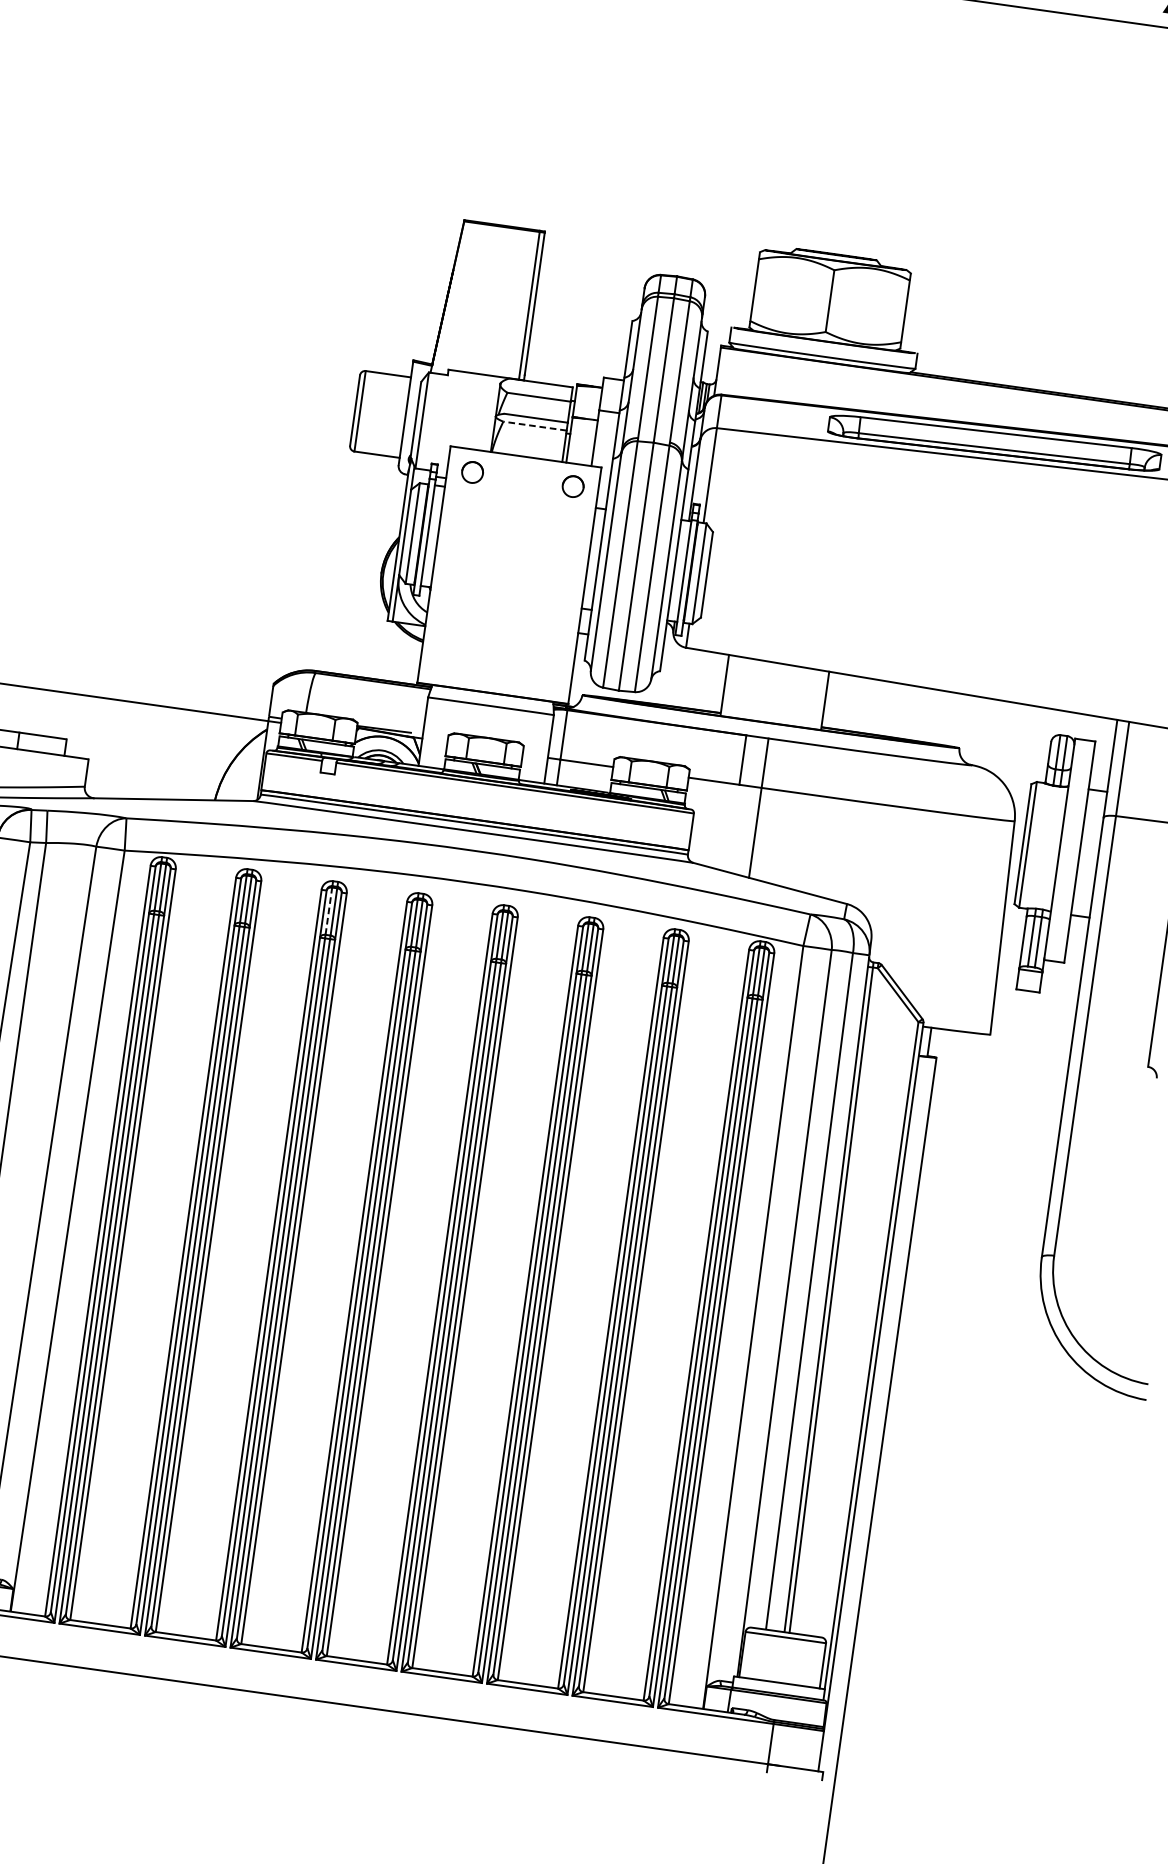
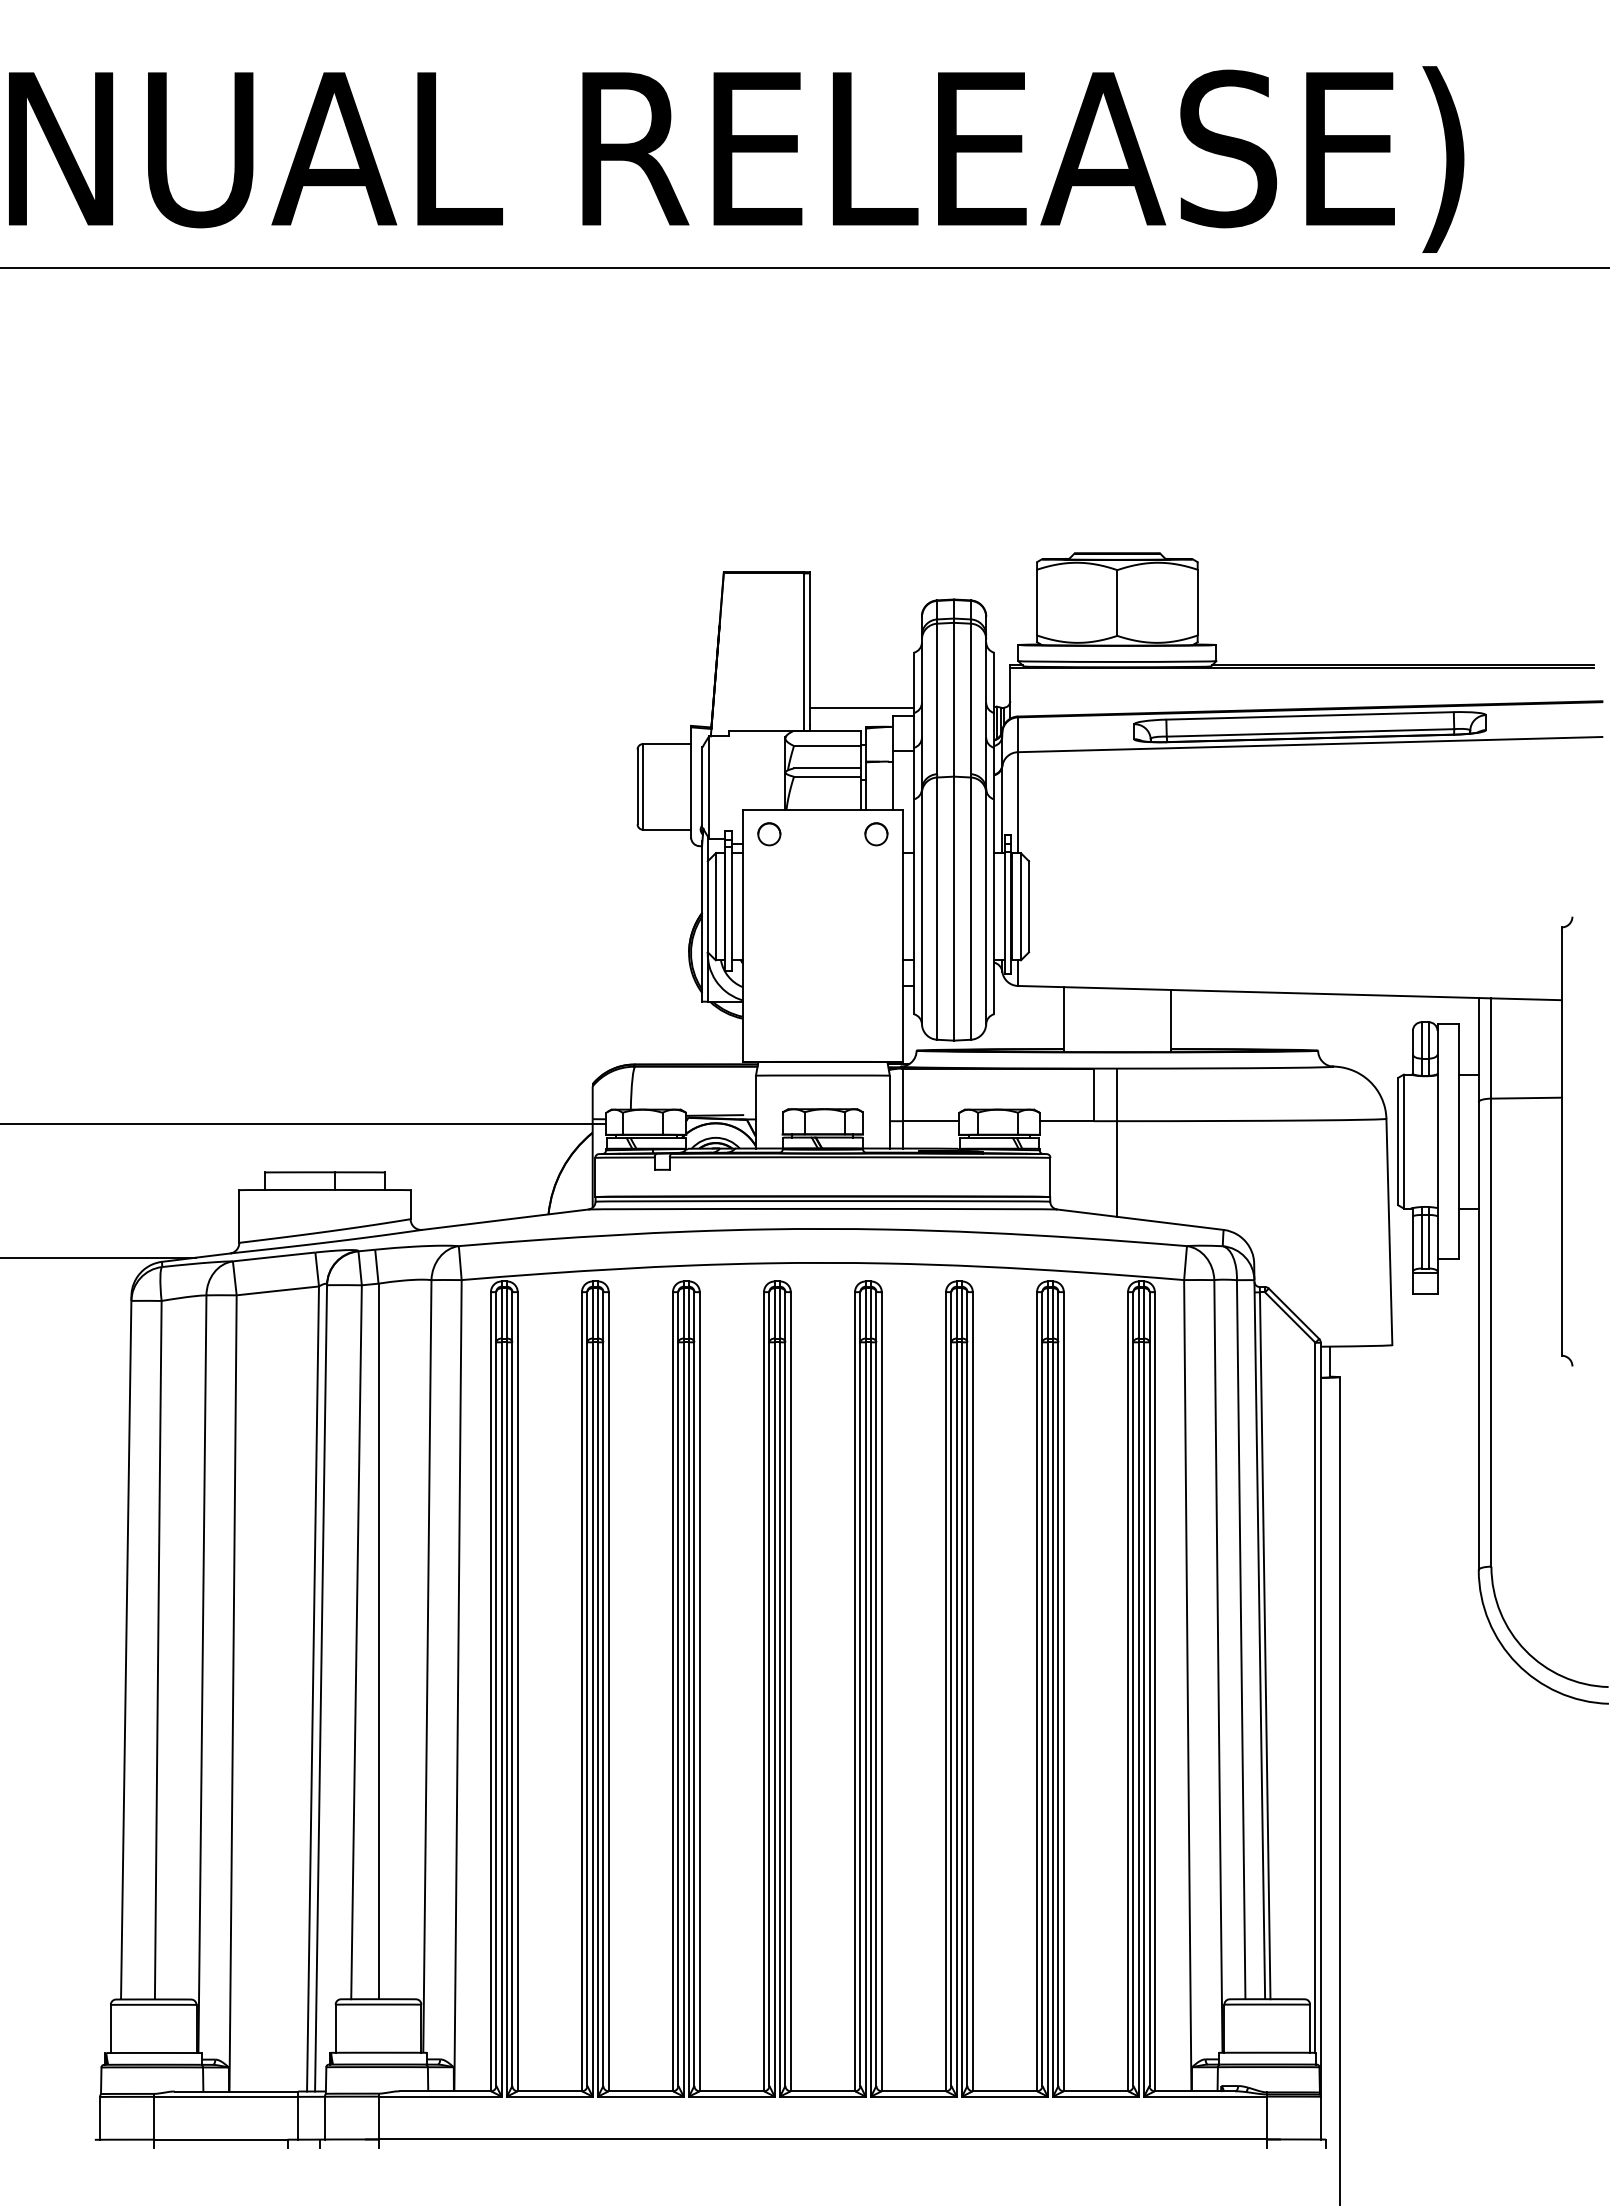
line: (575, 365) -> (861, 707), added
line: (534, 425) -> (827, 776), dashed -> solid
line: (328, 910) -> (683, 1312), dashed -> solid

